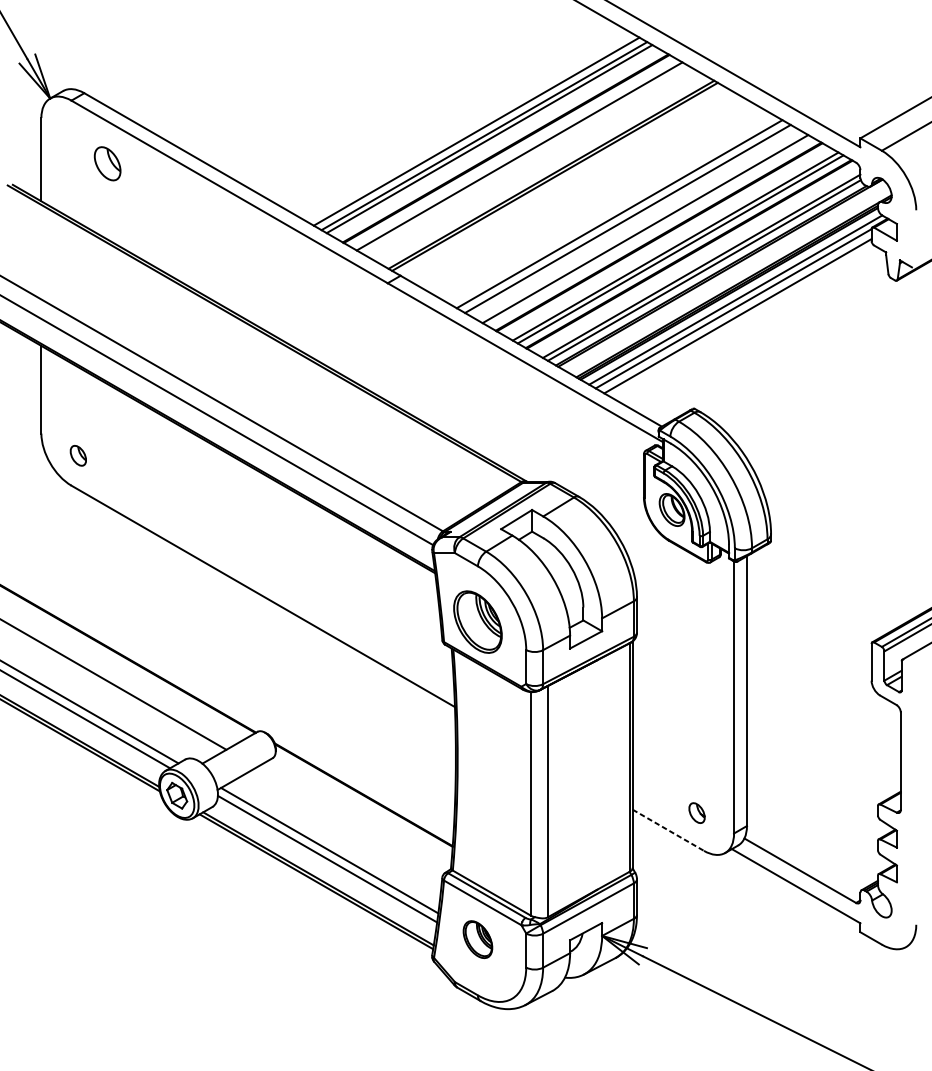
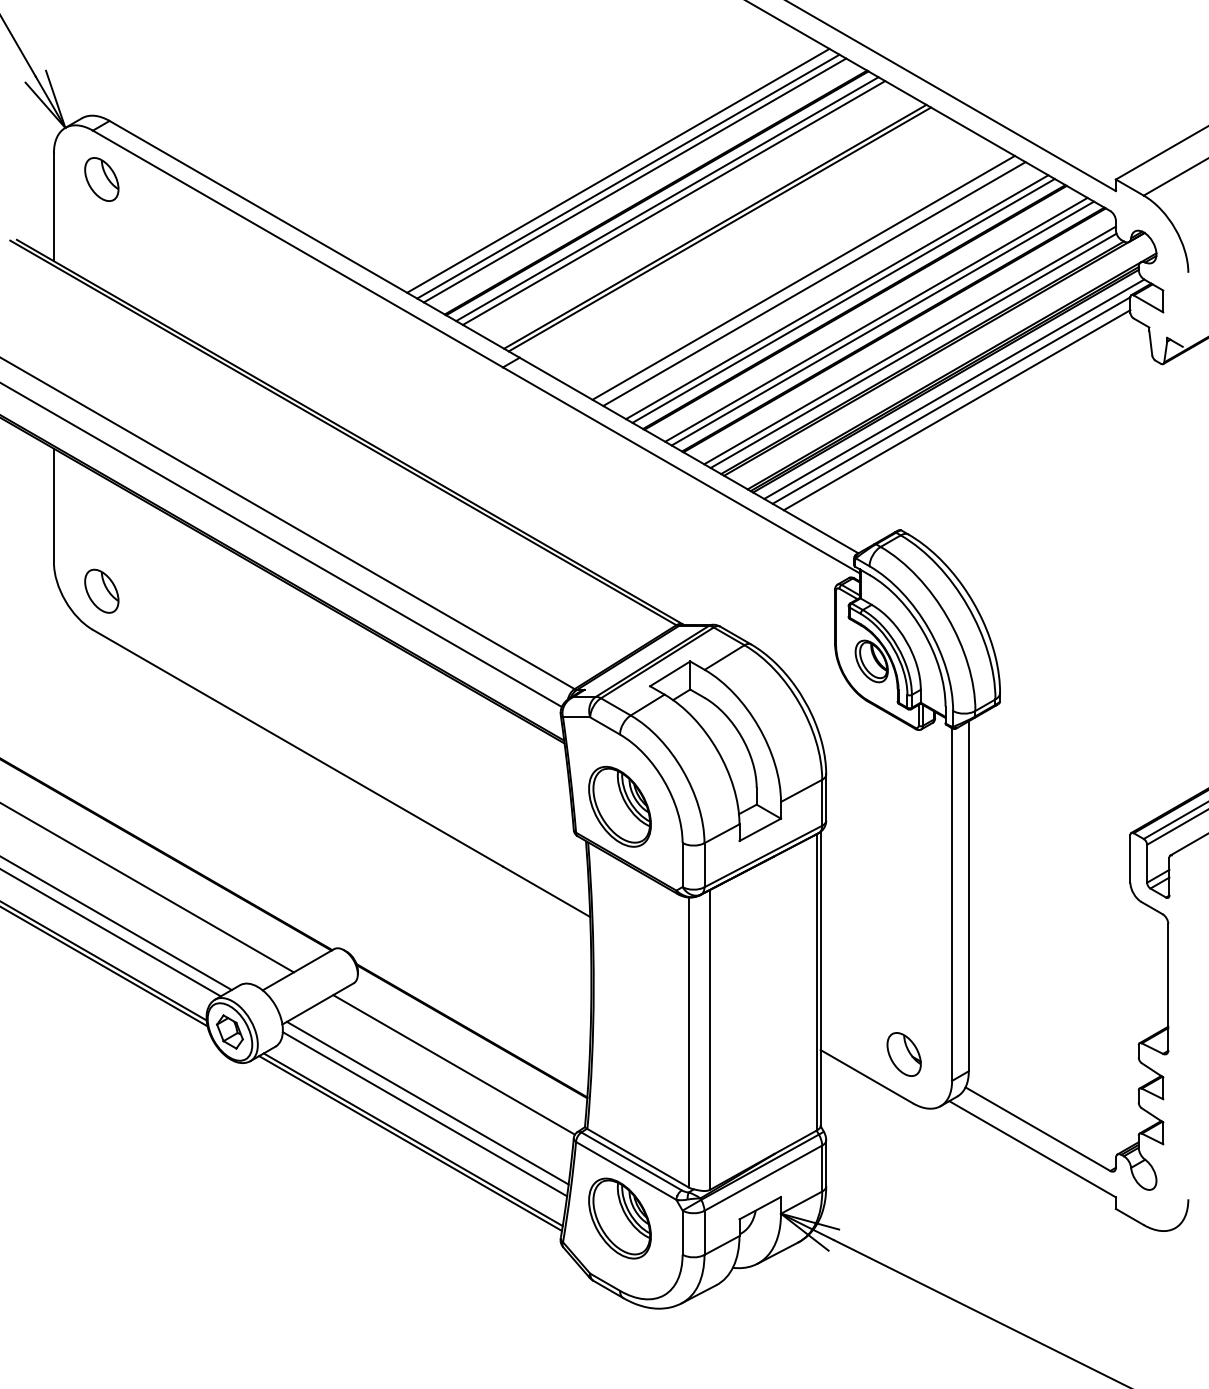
line: (514, 153) -> (667, 199), added
part: (107, 163) -> (101, 179), moved
line: (650, 231) -> (843, 300), added
part: (78, 455) -> (101, 590), size x1.67
part: (696, 813) -> (903, 1054), size x1.67
line: (349, 820) -> (453, 1064), added
line: (668, 830) -> (867, 1076), dashed -> solid
part: (477, 939) -> (619, 1218), size x1.67

